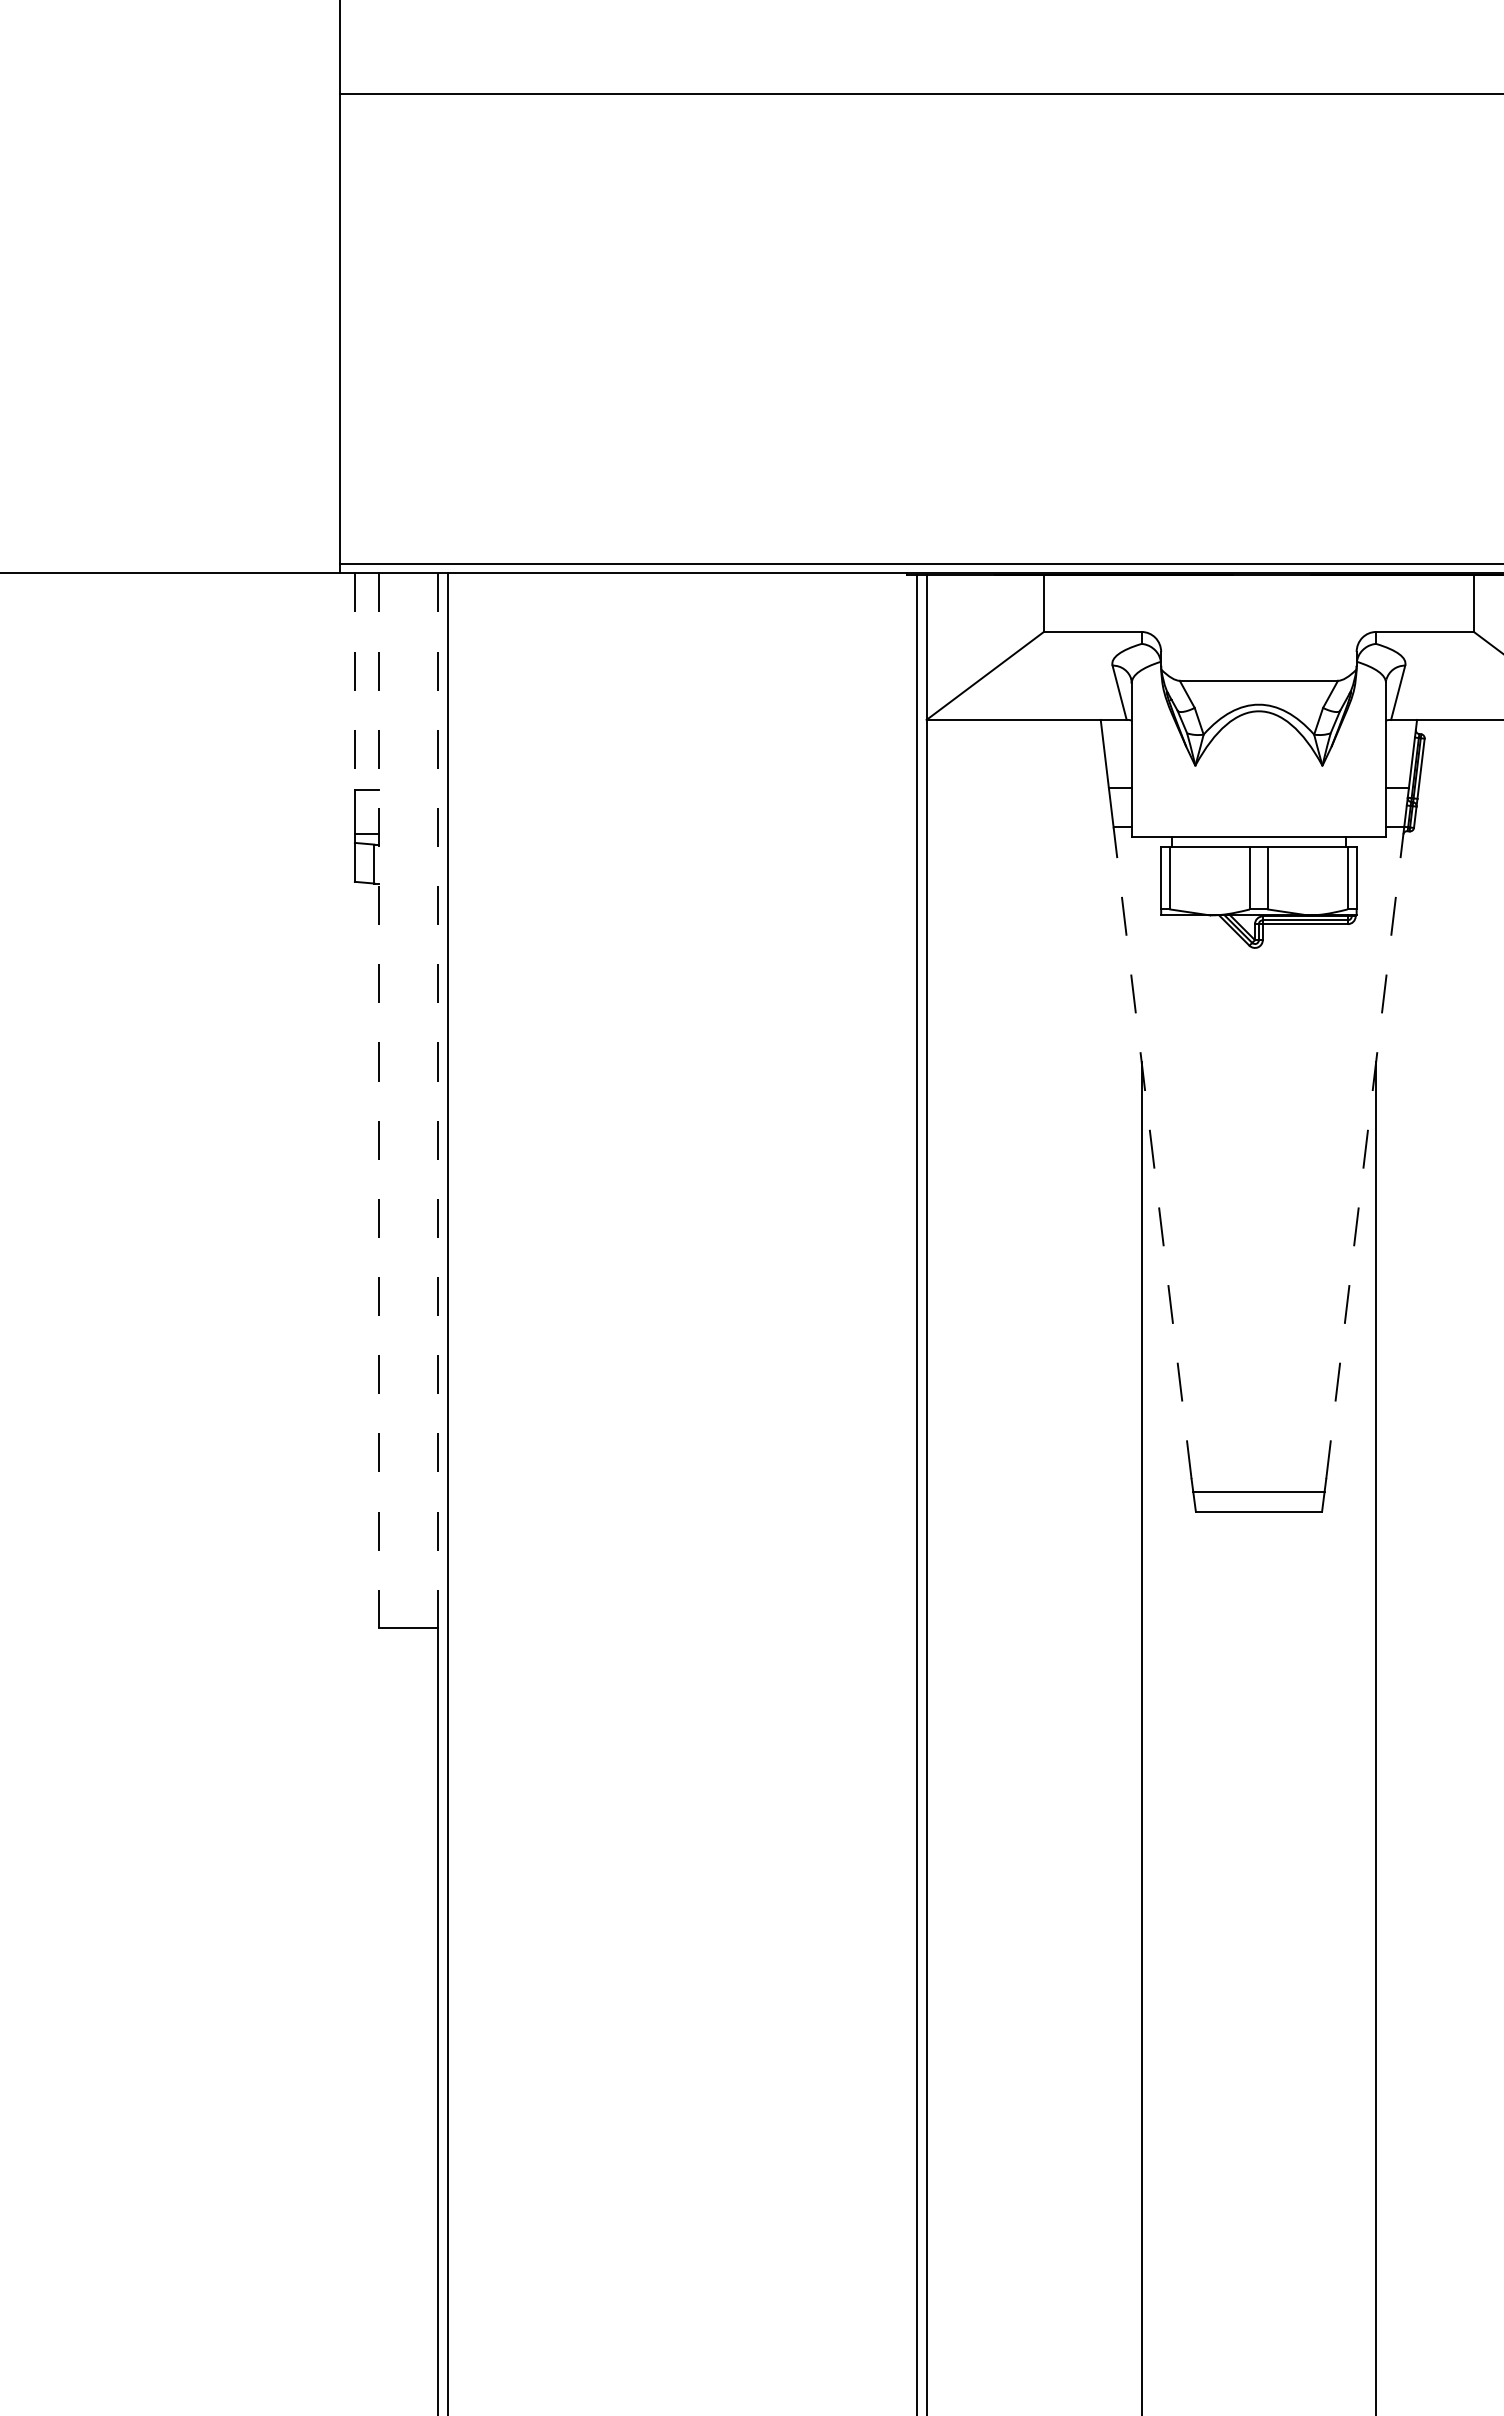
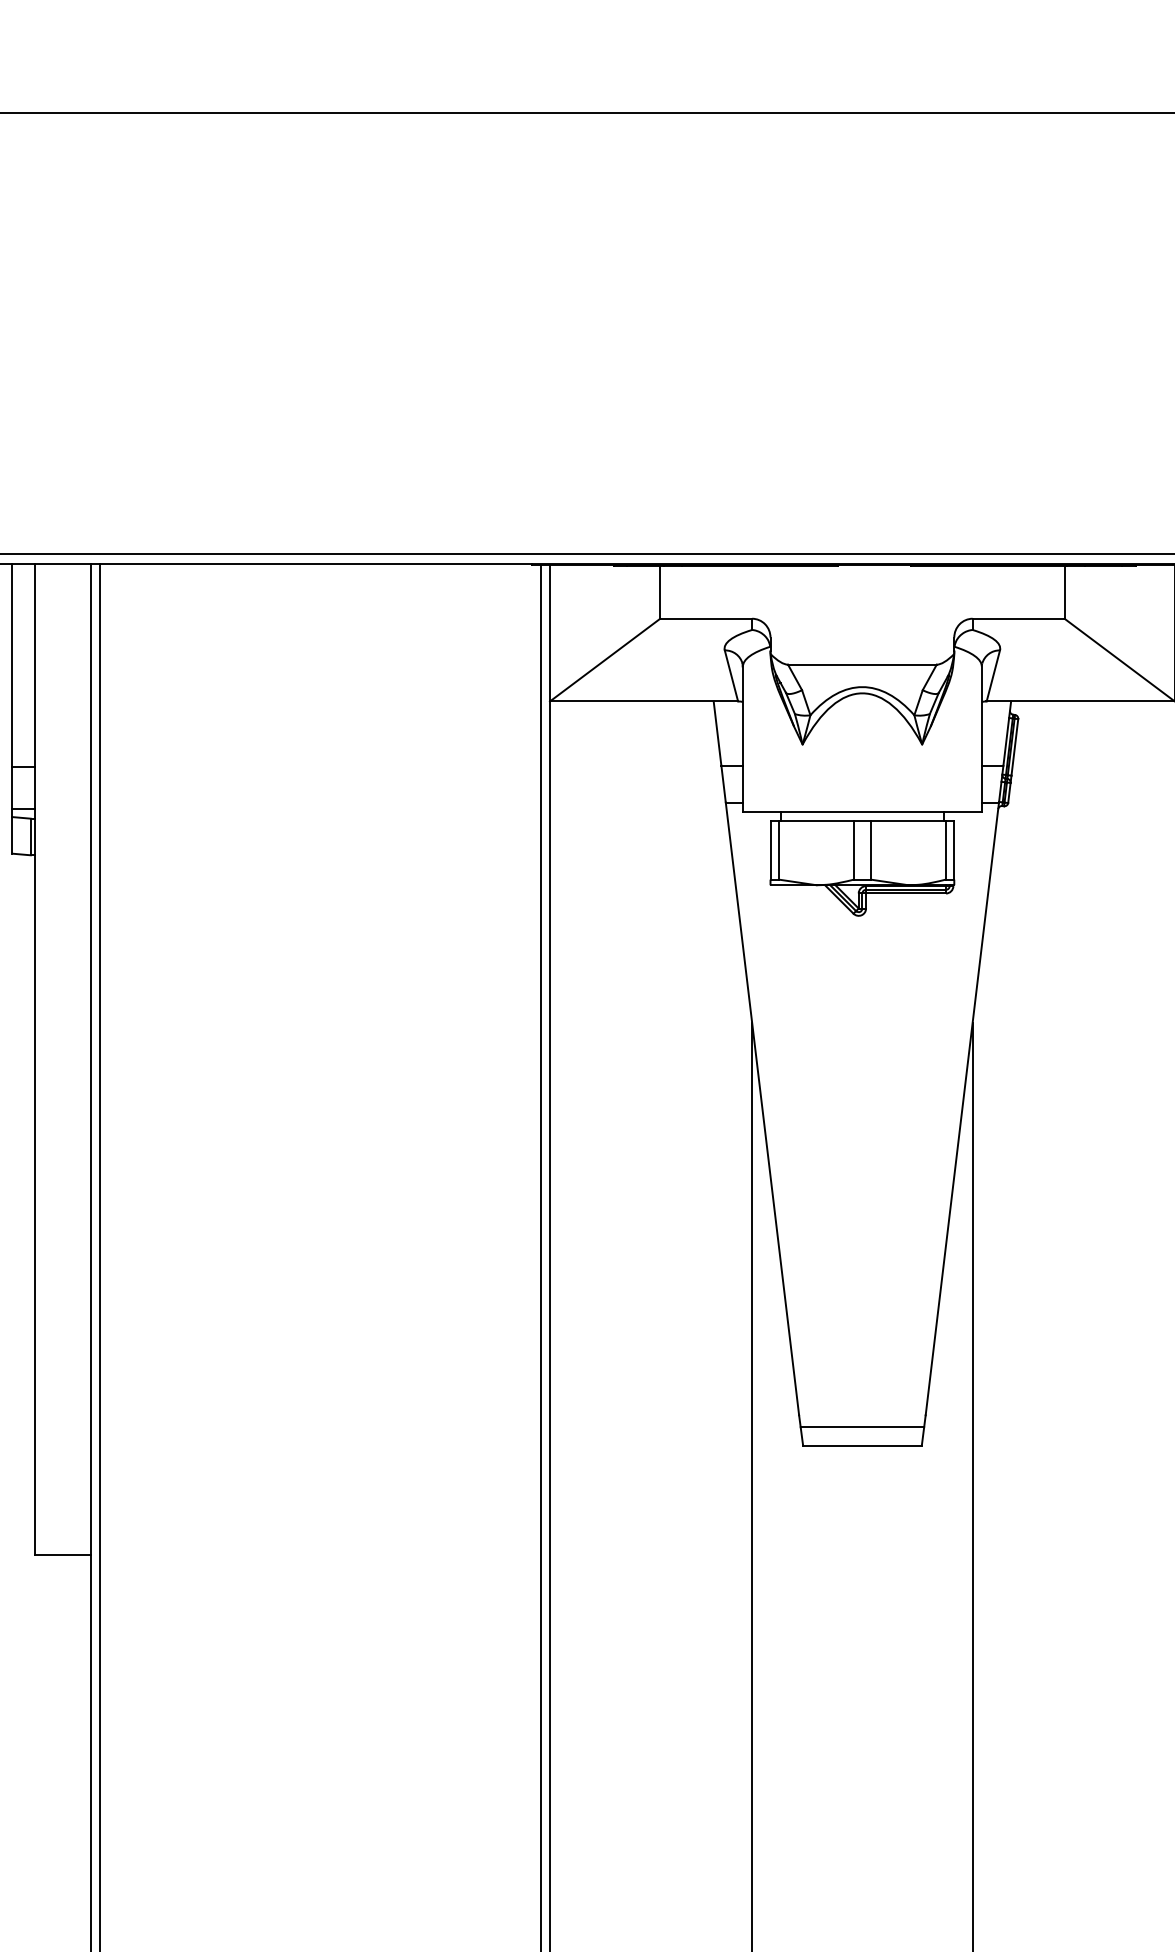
line: (354, 681) -> (12, 665), dashed -> solid
line: (379, 1101) -> (35, 1060), dashed -> solid
line: (437, 1101) -> (90, 1060), dashed -> solid
line: (1152, 1152) -> (762, 1108), dashed -> solid
line: (1365, 1152) -> (962, 1108), dashed -> solid

